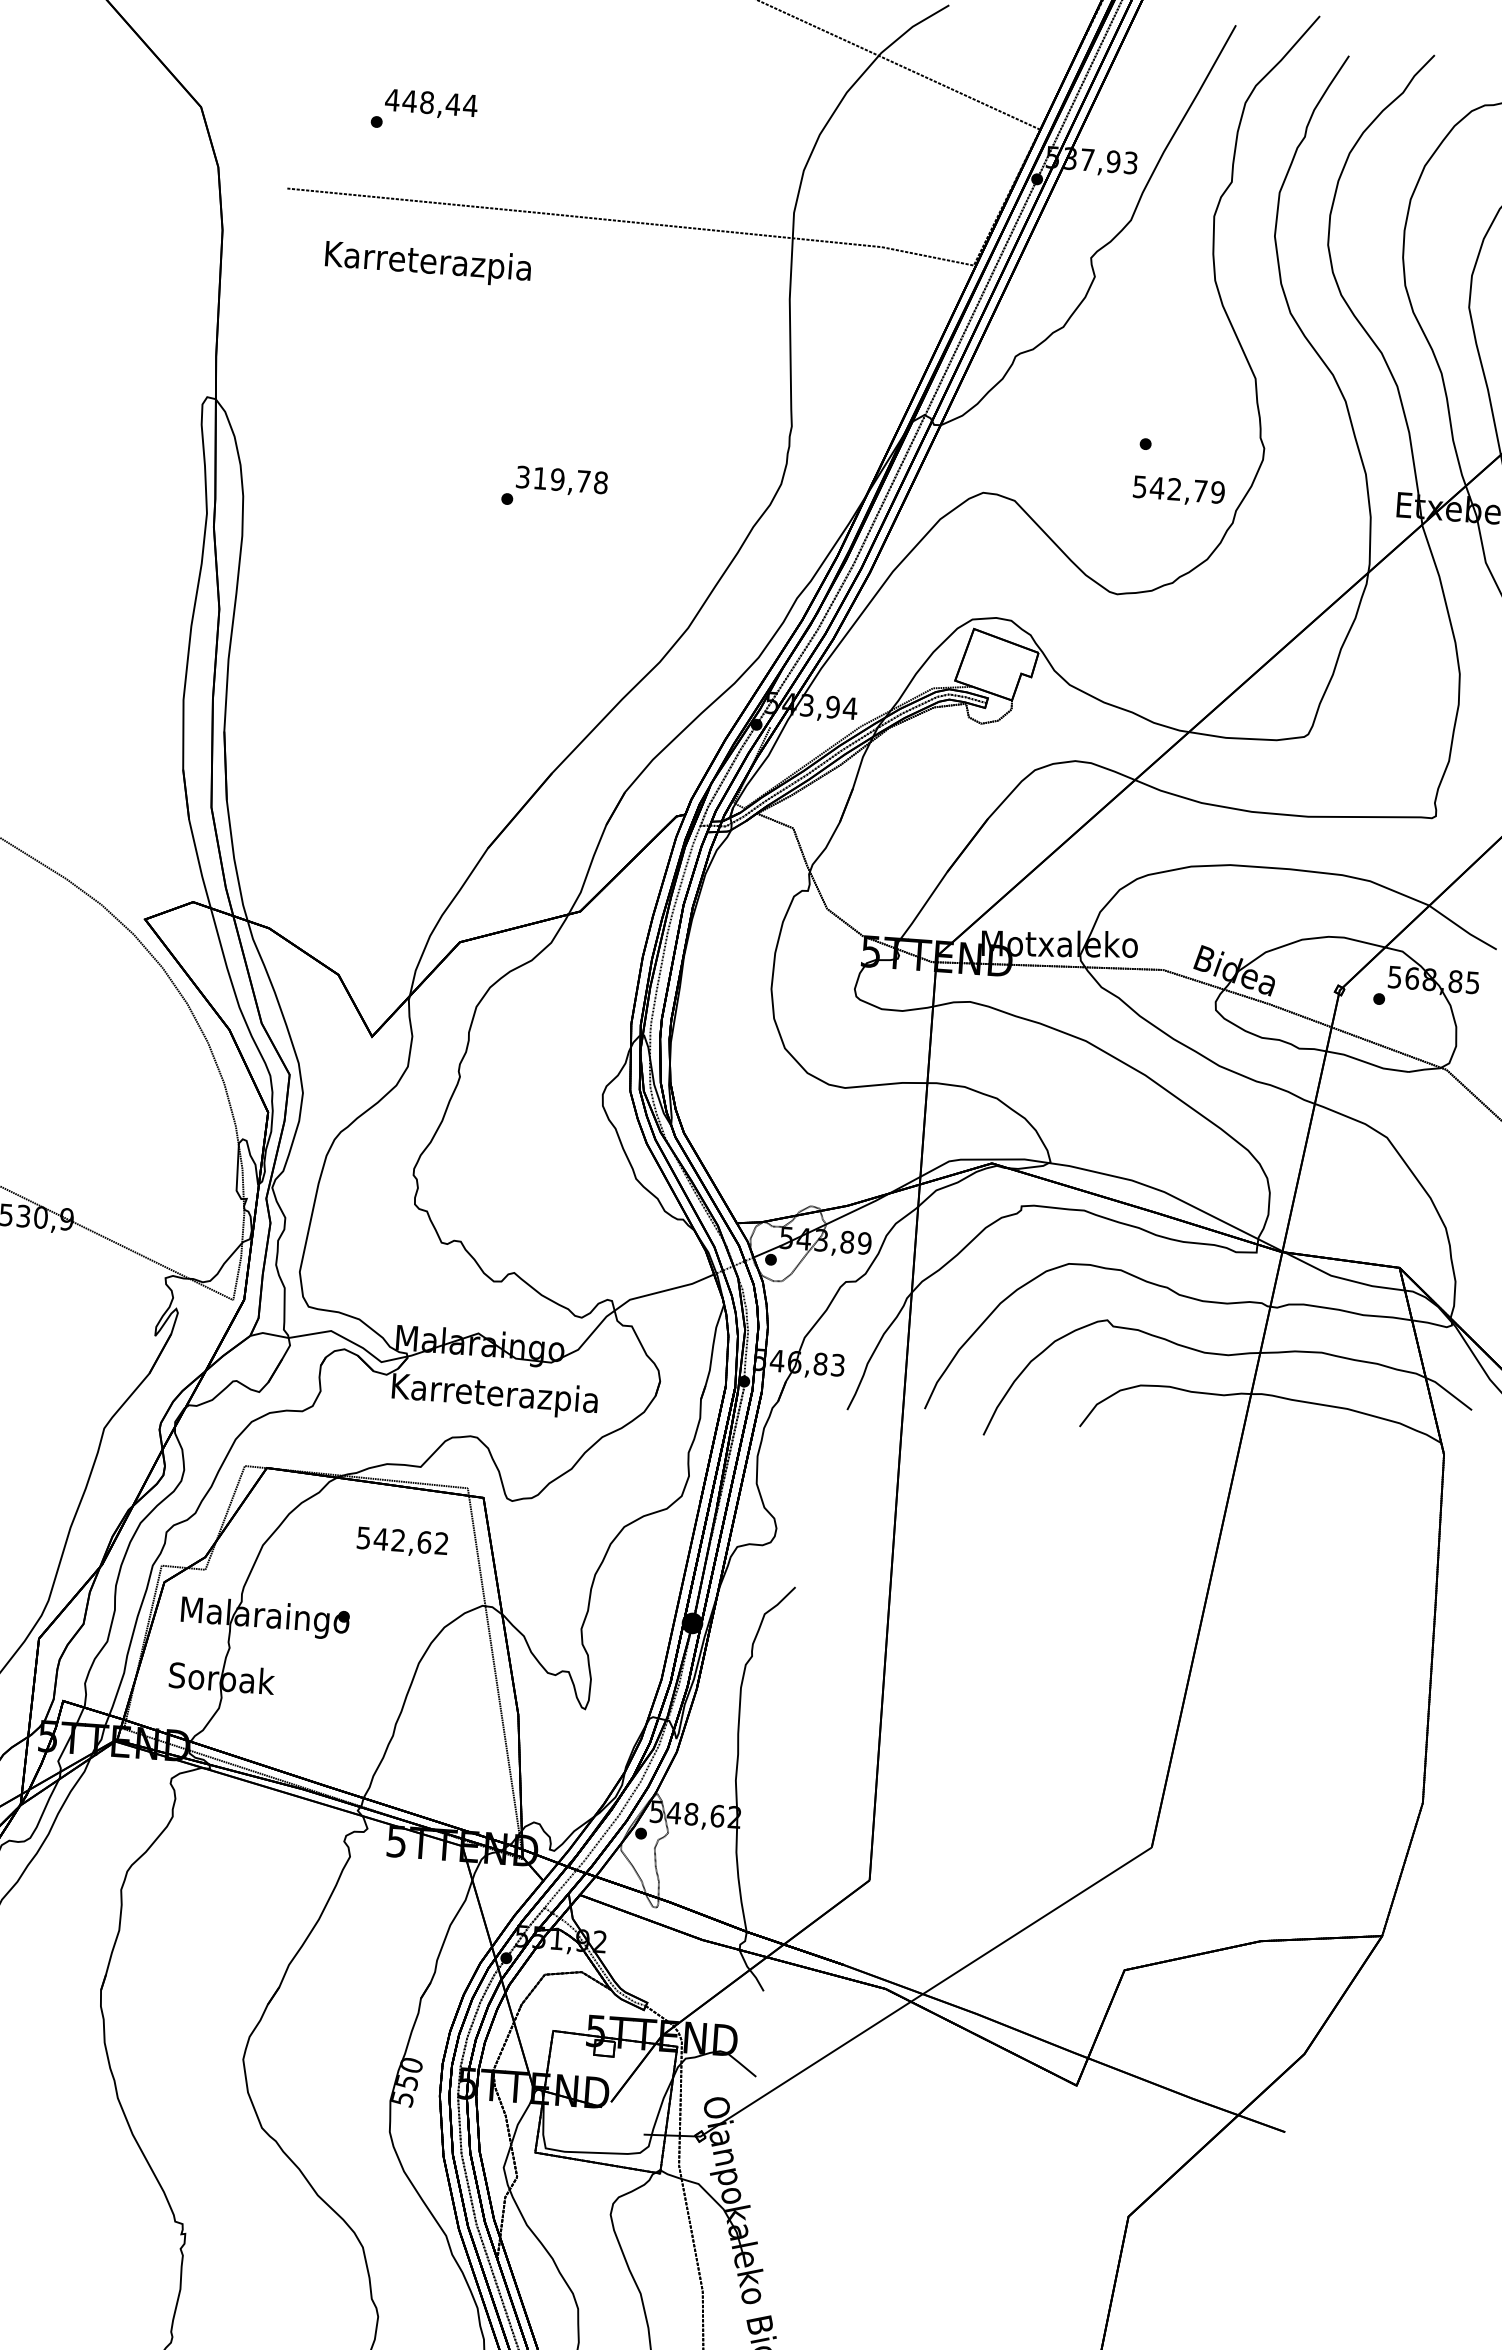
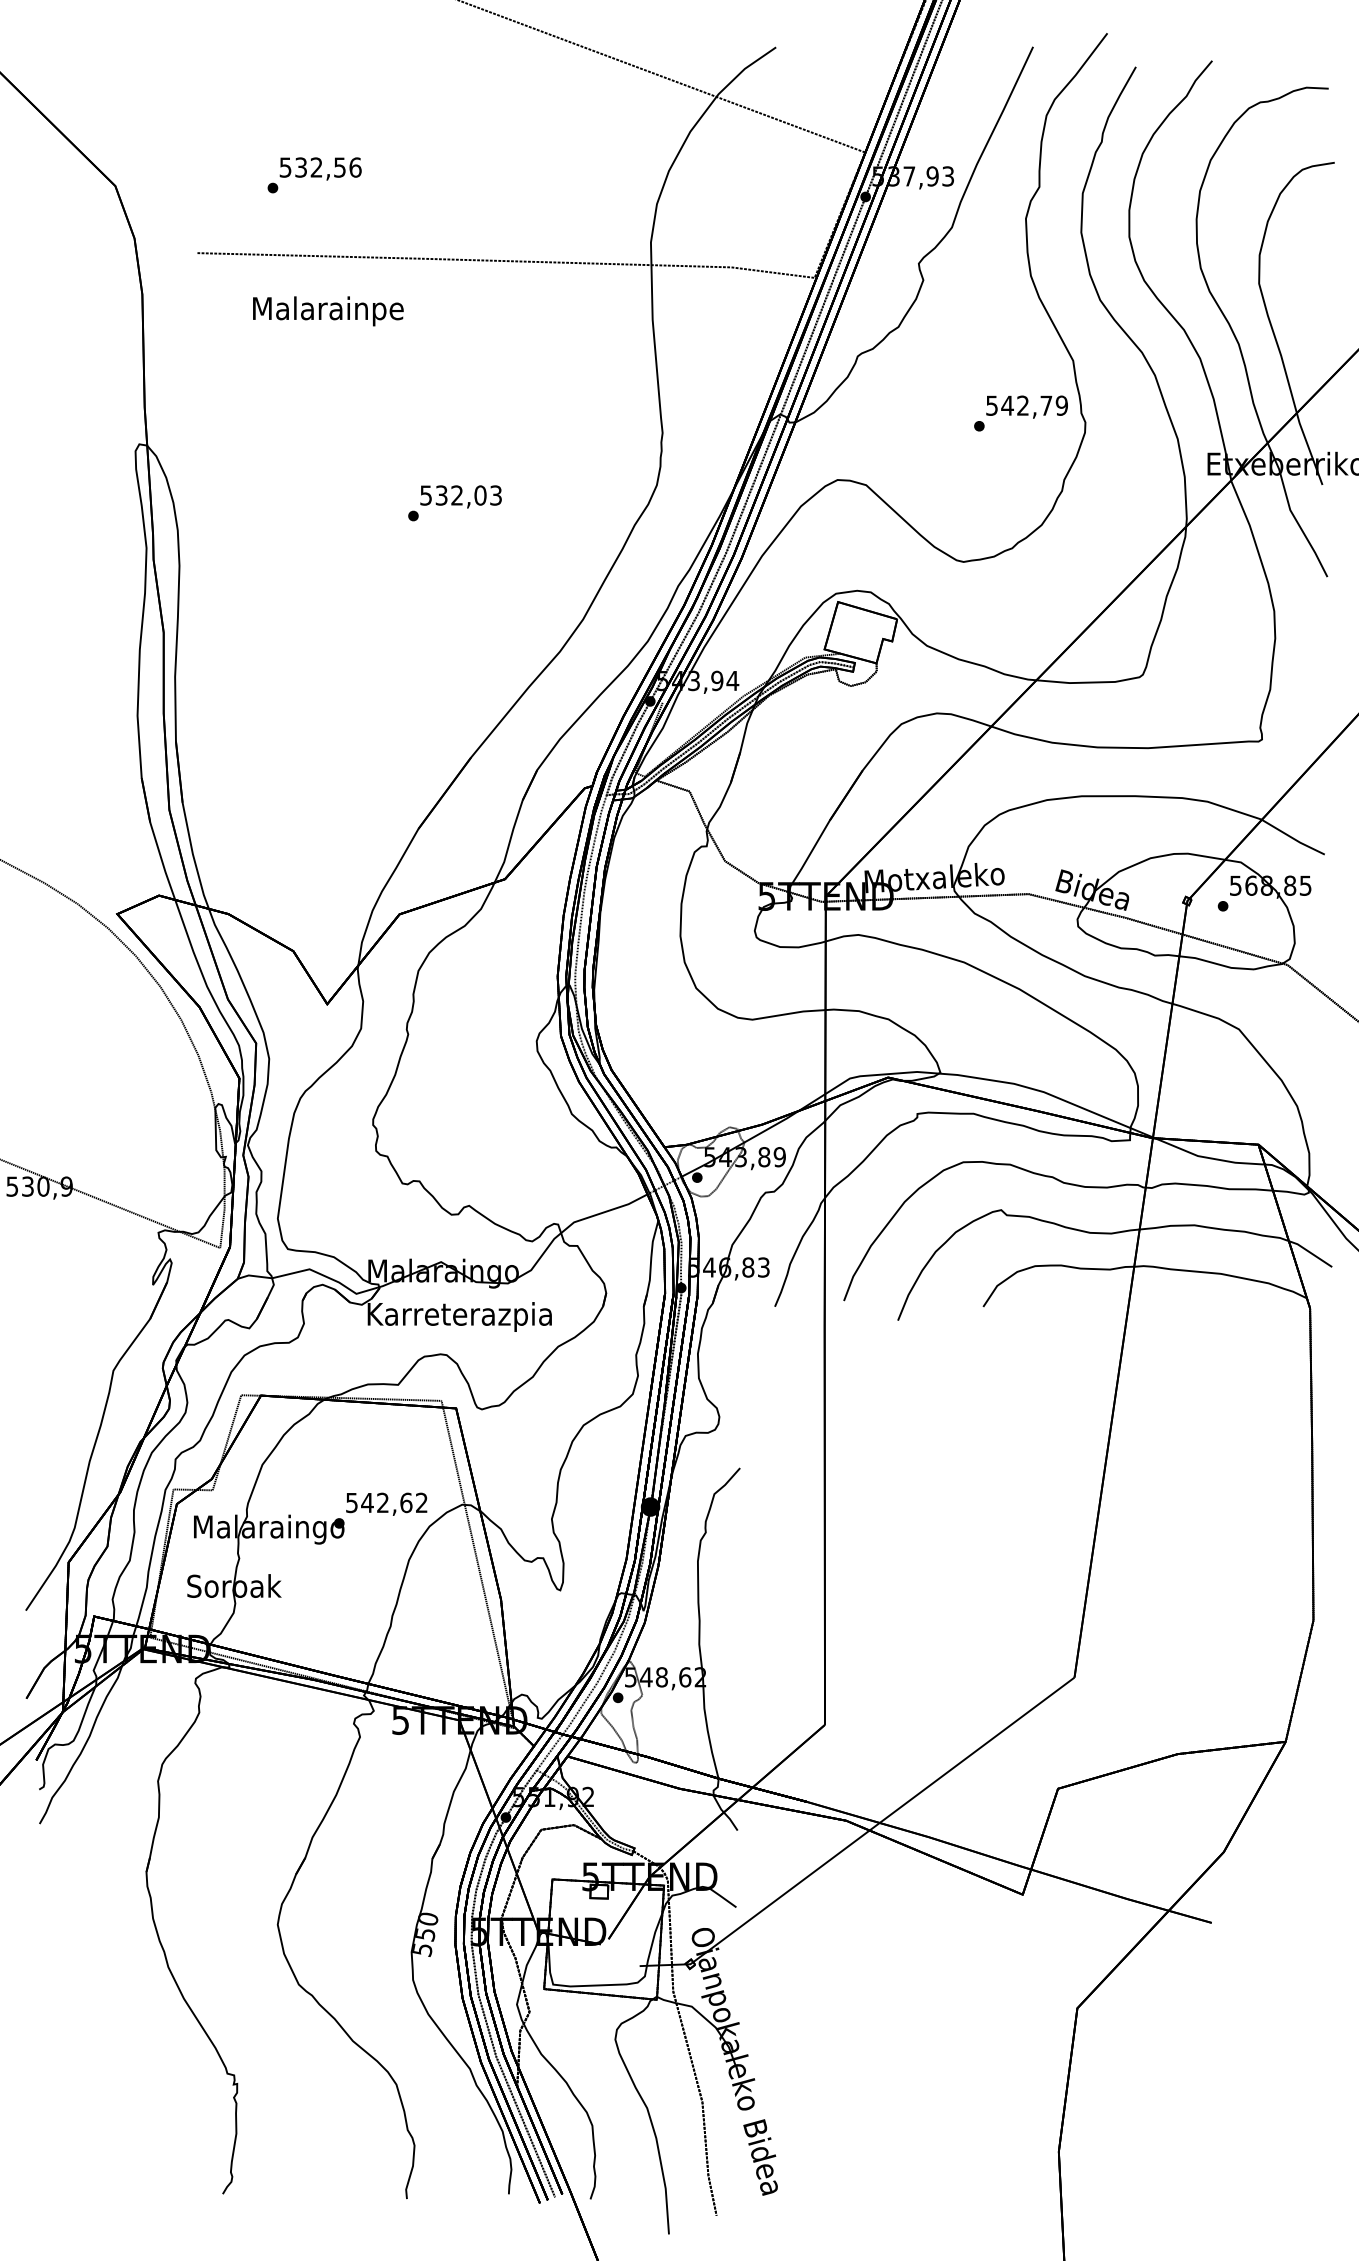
text: (431, 102) -> (320, 167), 448,44 -> 532,56
text: (427, 264) -> (327, 311), Karreterazpia -> Malarainpe
text: (562, 480) -> (461, 495), 319,78 -> 532,03
text: (1178, 490) -> (1026, 406), moved
text: (402, 1541) -> (386, 1503), moved

